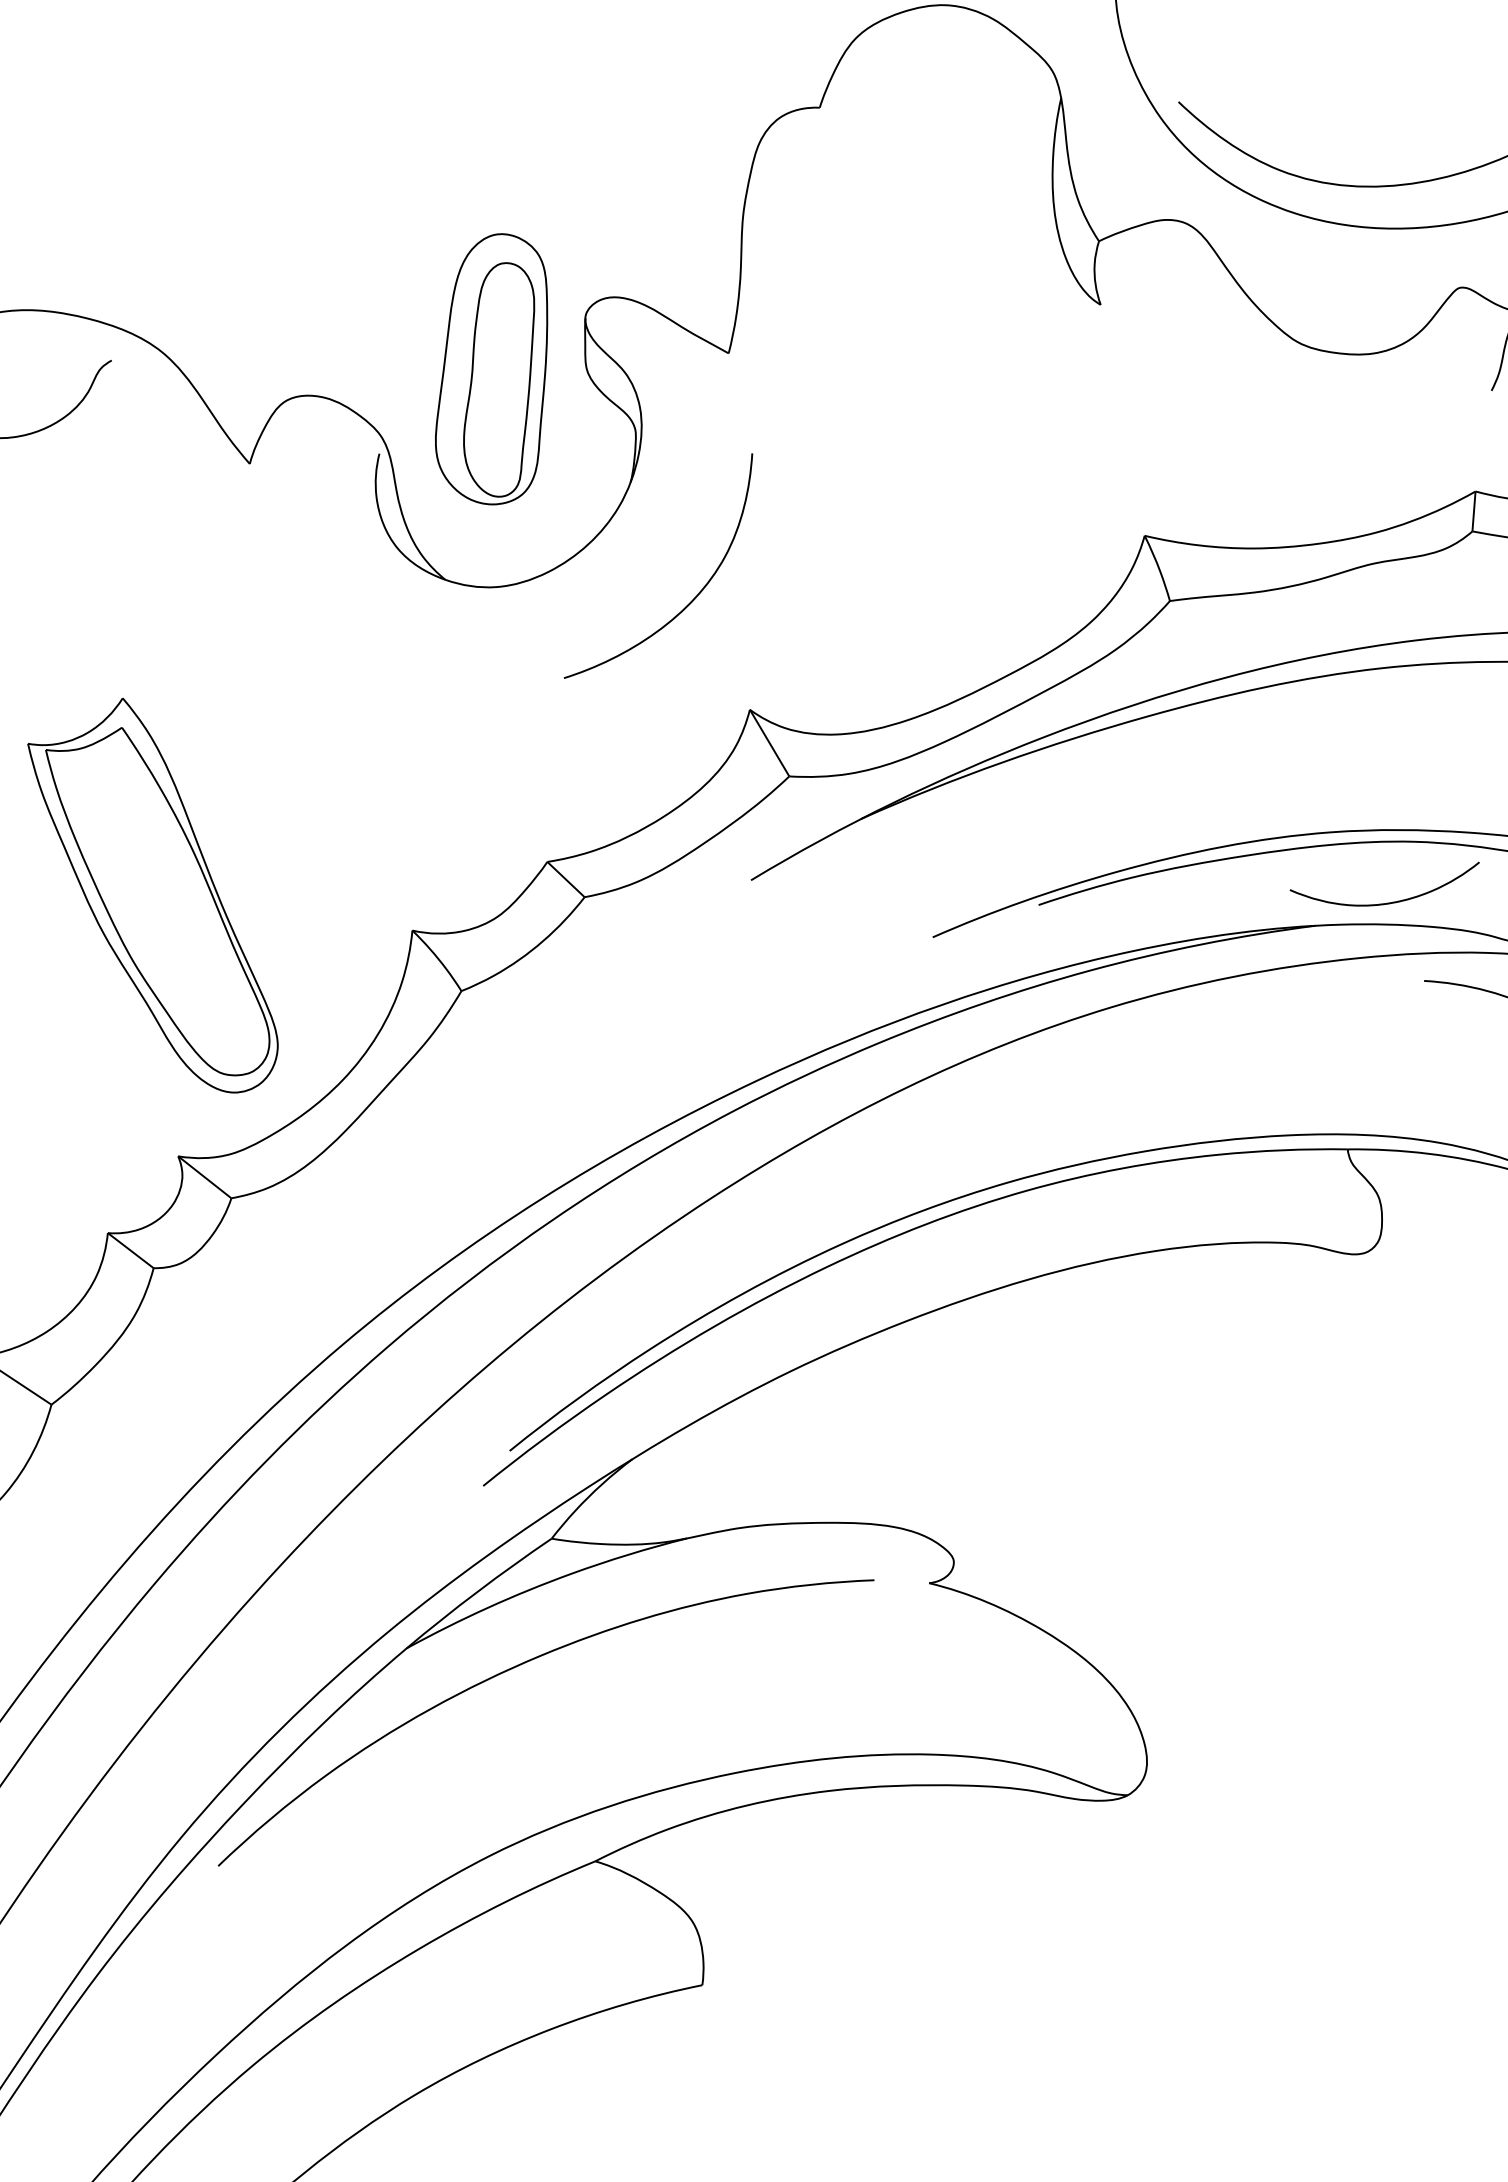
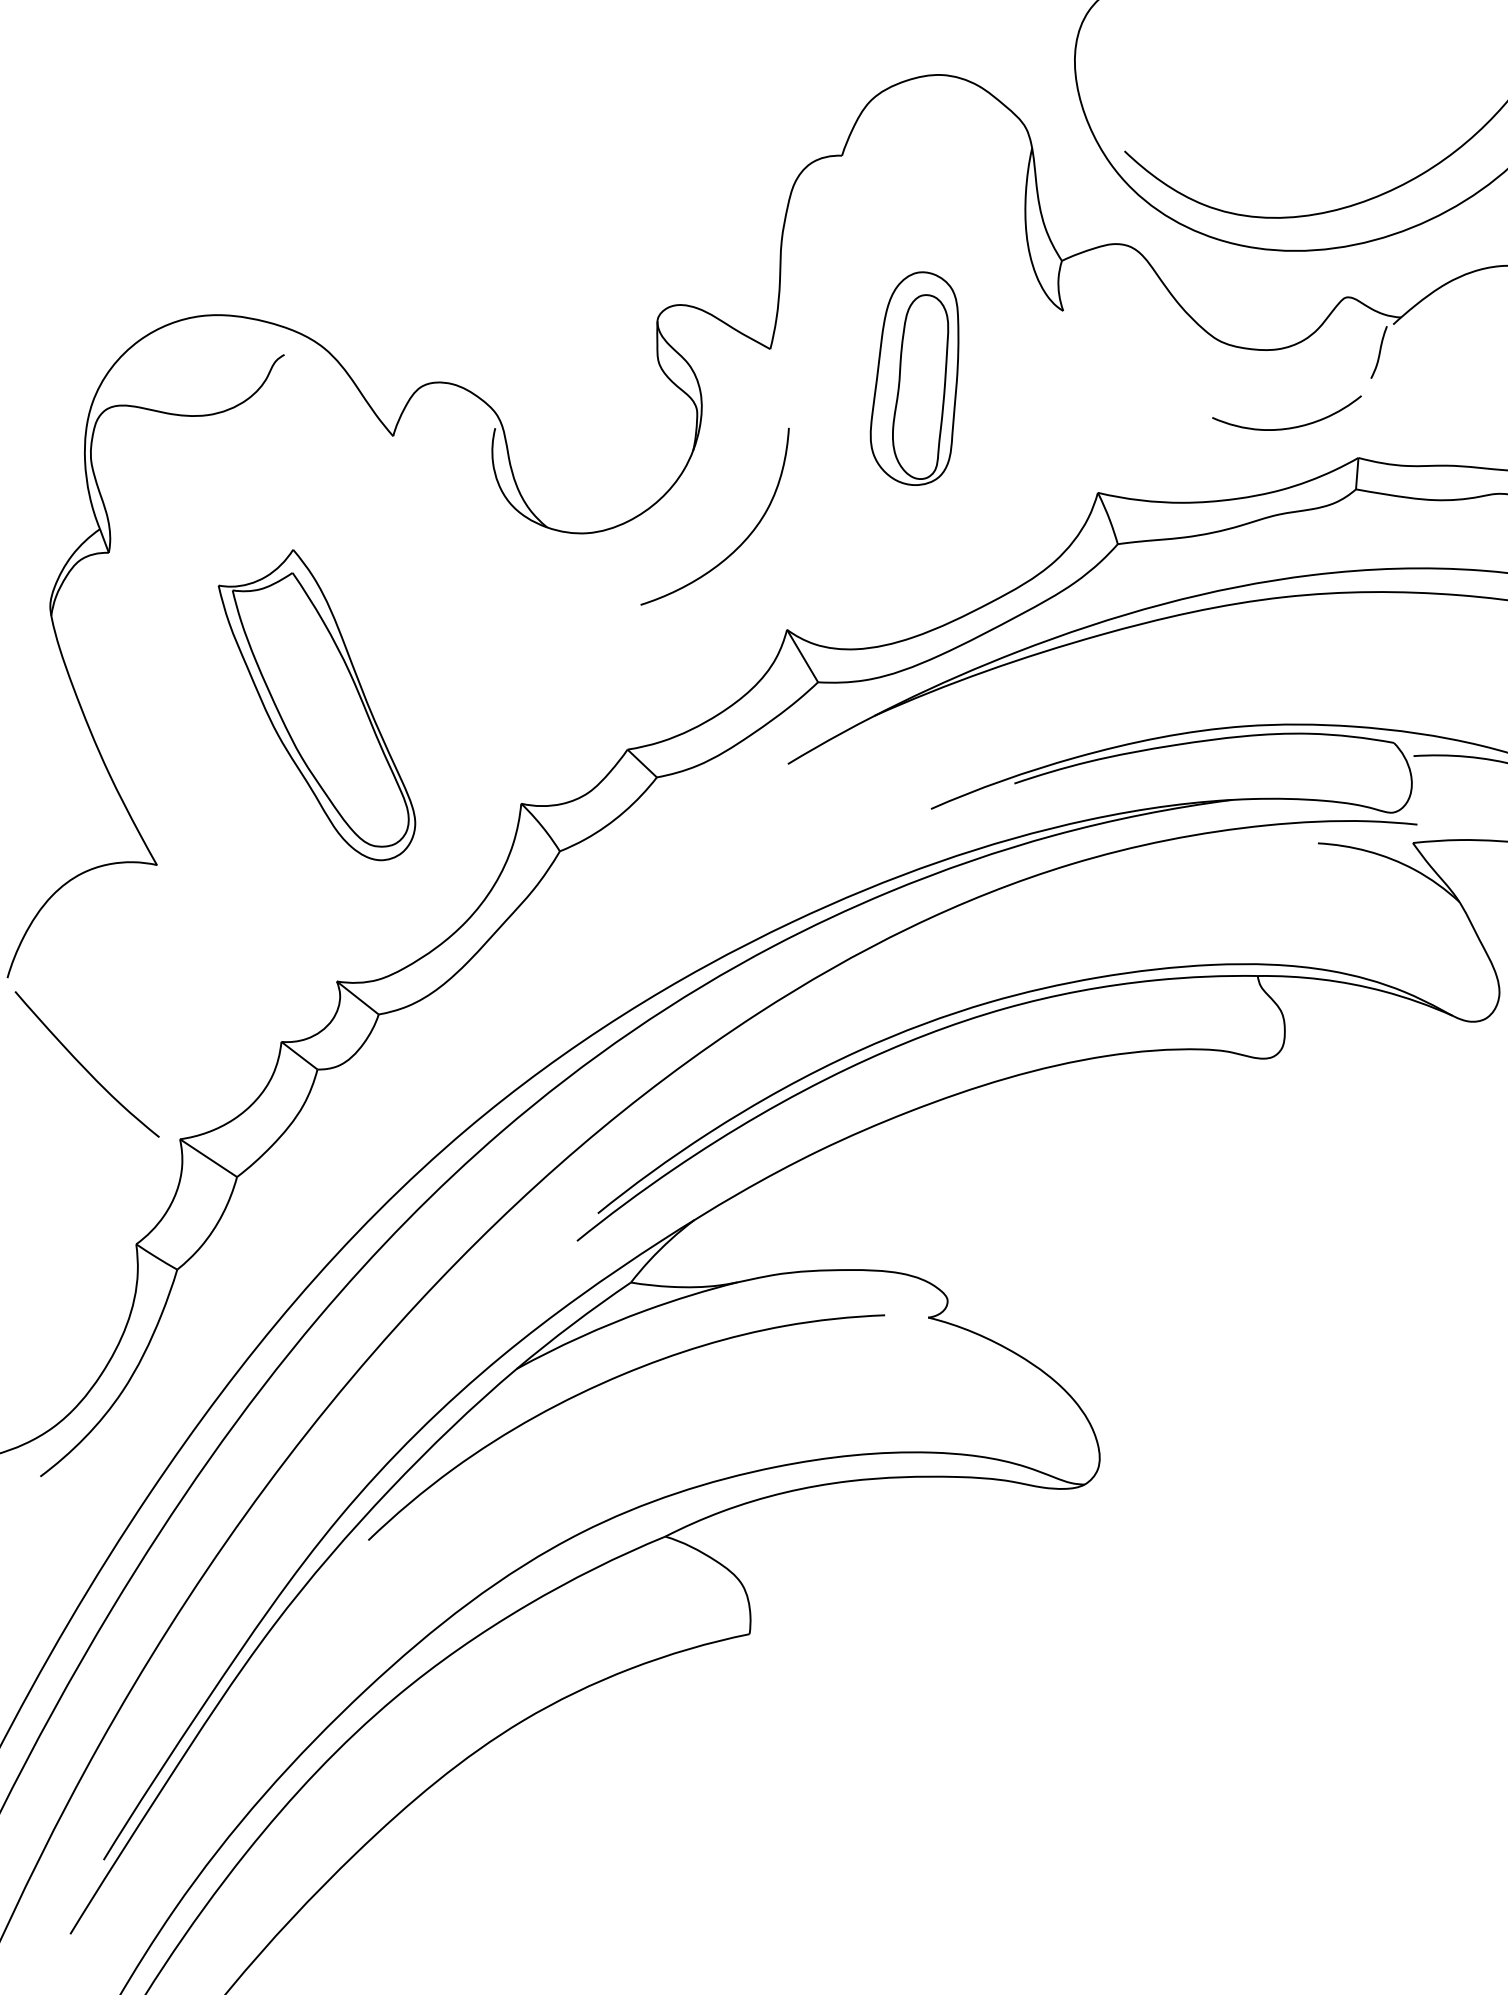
part: (491, 369) -> (914, 378), moved
part: (152, 896) -> (316, 705), moved
curve: (1385, 902) -> (1287, 427), moved

